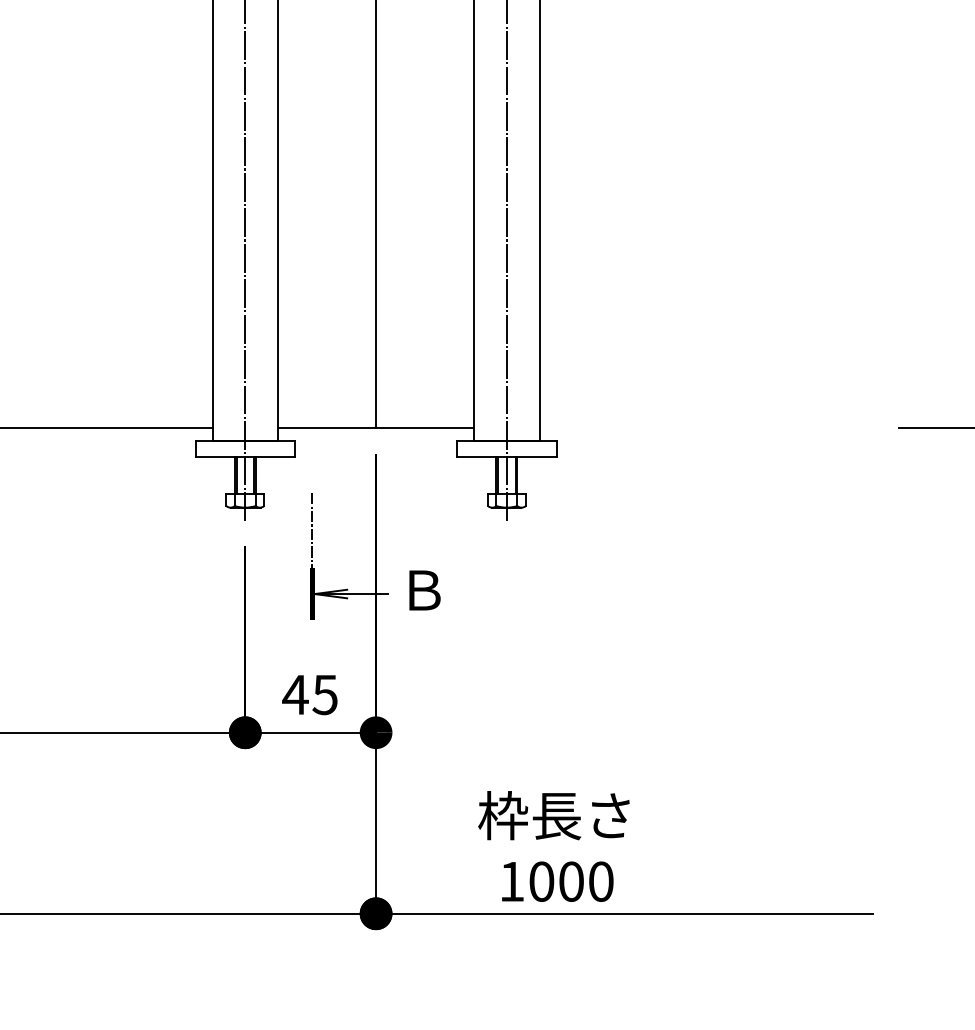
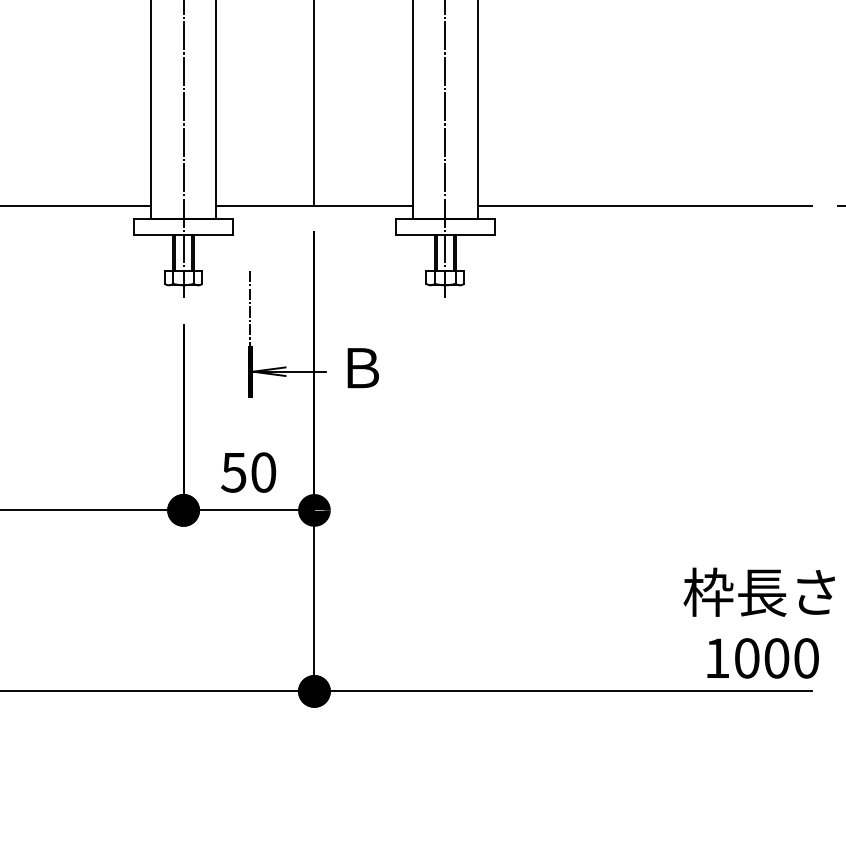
line: (706, 428) -> (644, 206), added
text: (309, 694) -> (247, 472), 45 -> 50
text: (553, 846) -> (758, 623), moved

